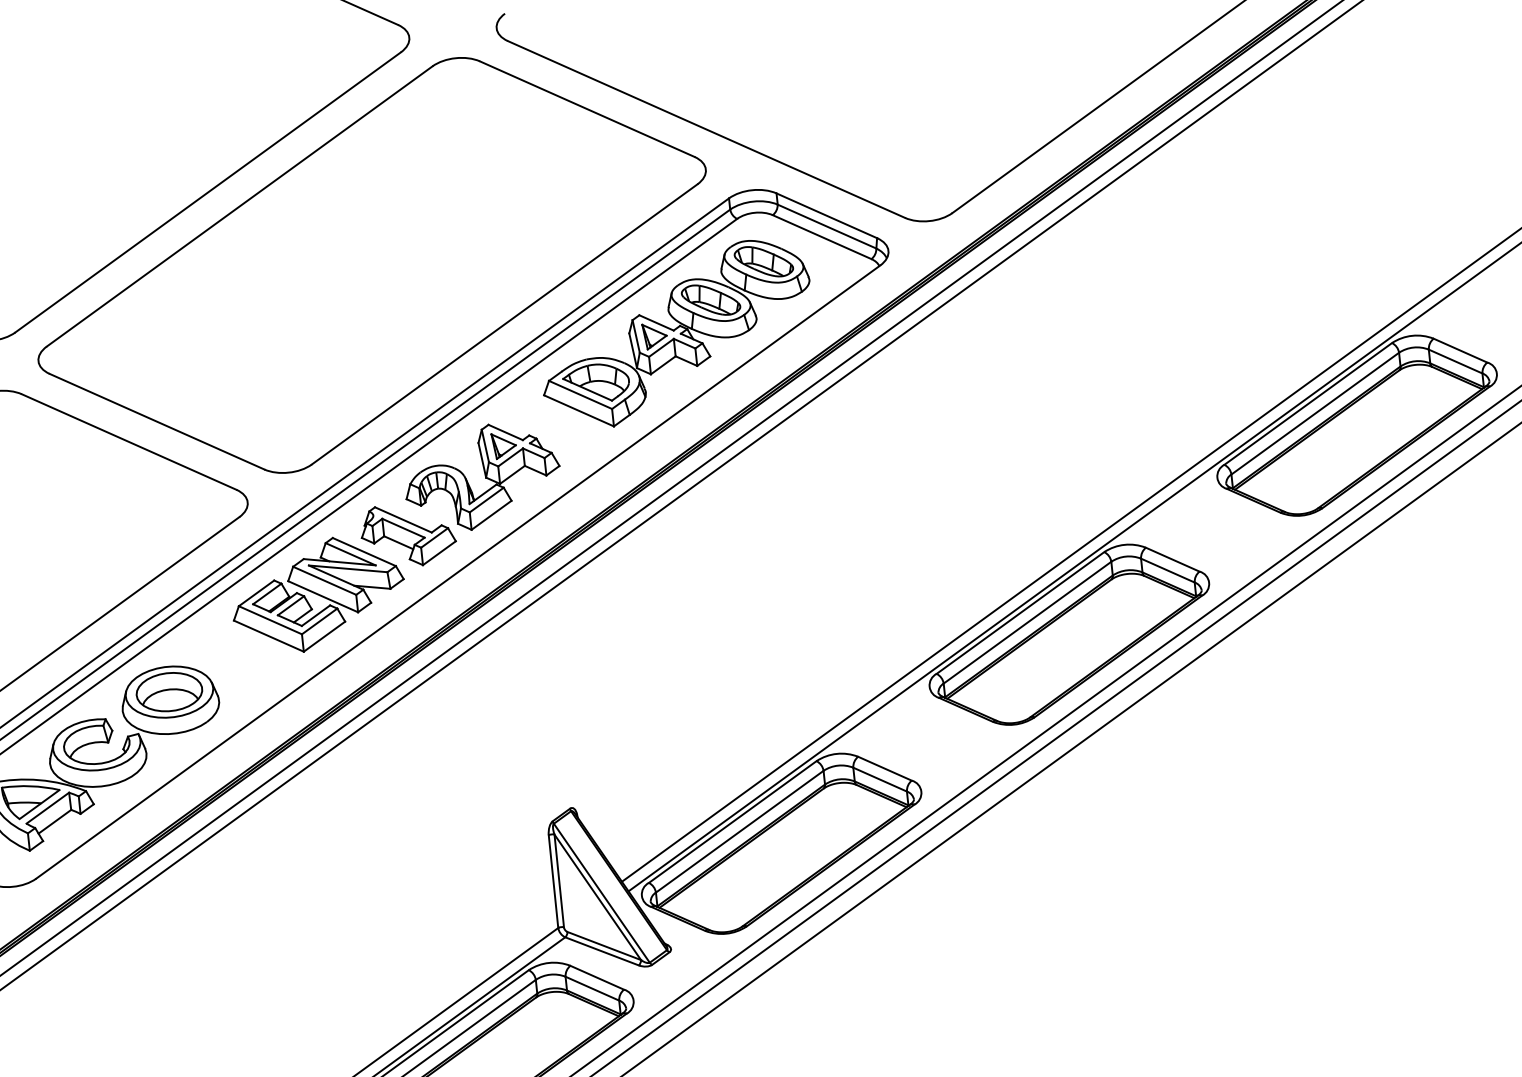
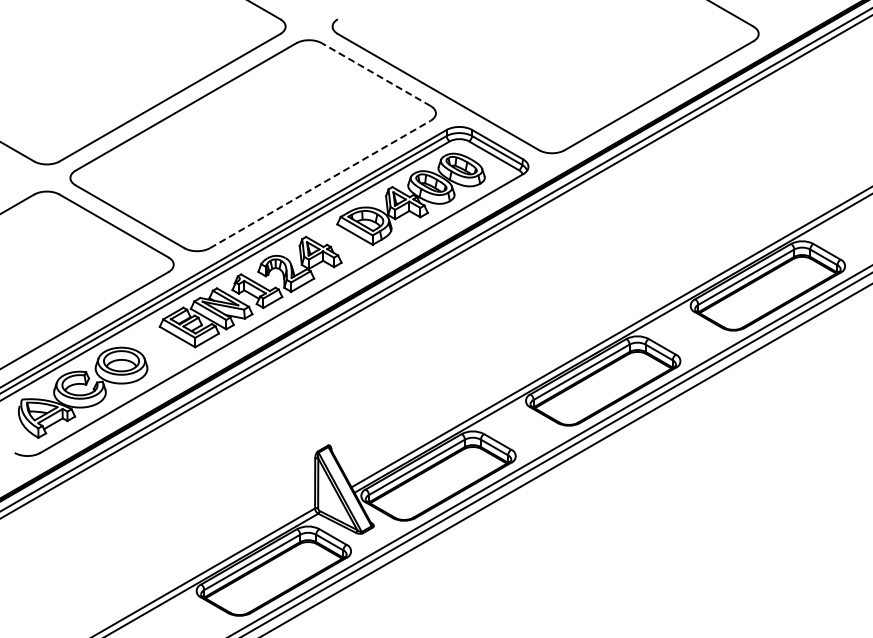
line: (587, 108) -> (376, 74), solid -> dashed
line: (504, 324) -> (320, 184), solid -> dashed

